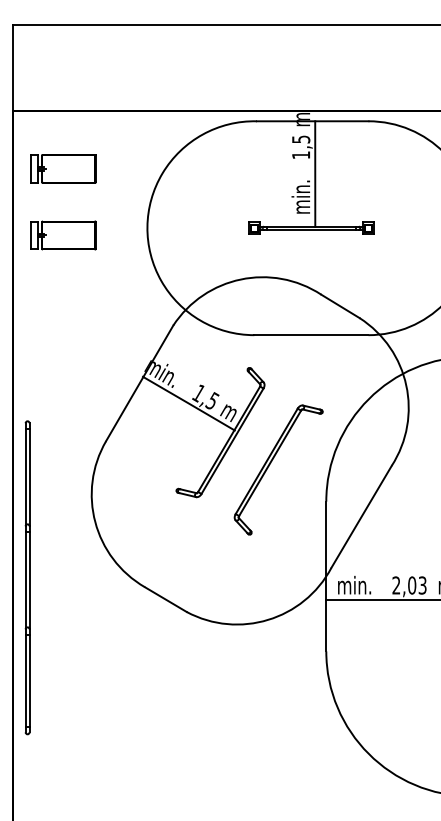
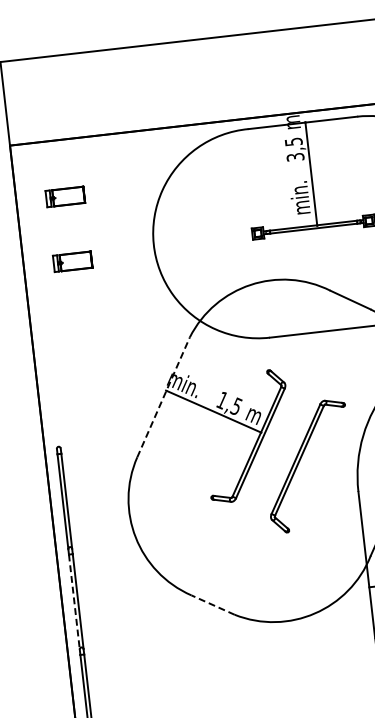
text: (301, 155) -> (295, 157), 1,5 -> 3,5
part: (63, 168) -> (65, 196), size x0.6
part: (63, 235) -> (72, 261), size x0.6
line: (139, 383) -> (163, 397), solid -> dashed
line: (25, 580) -> (74, 602), solid -> dashed
line: (165, 599) -> (212, 604), solid -> dashed

